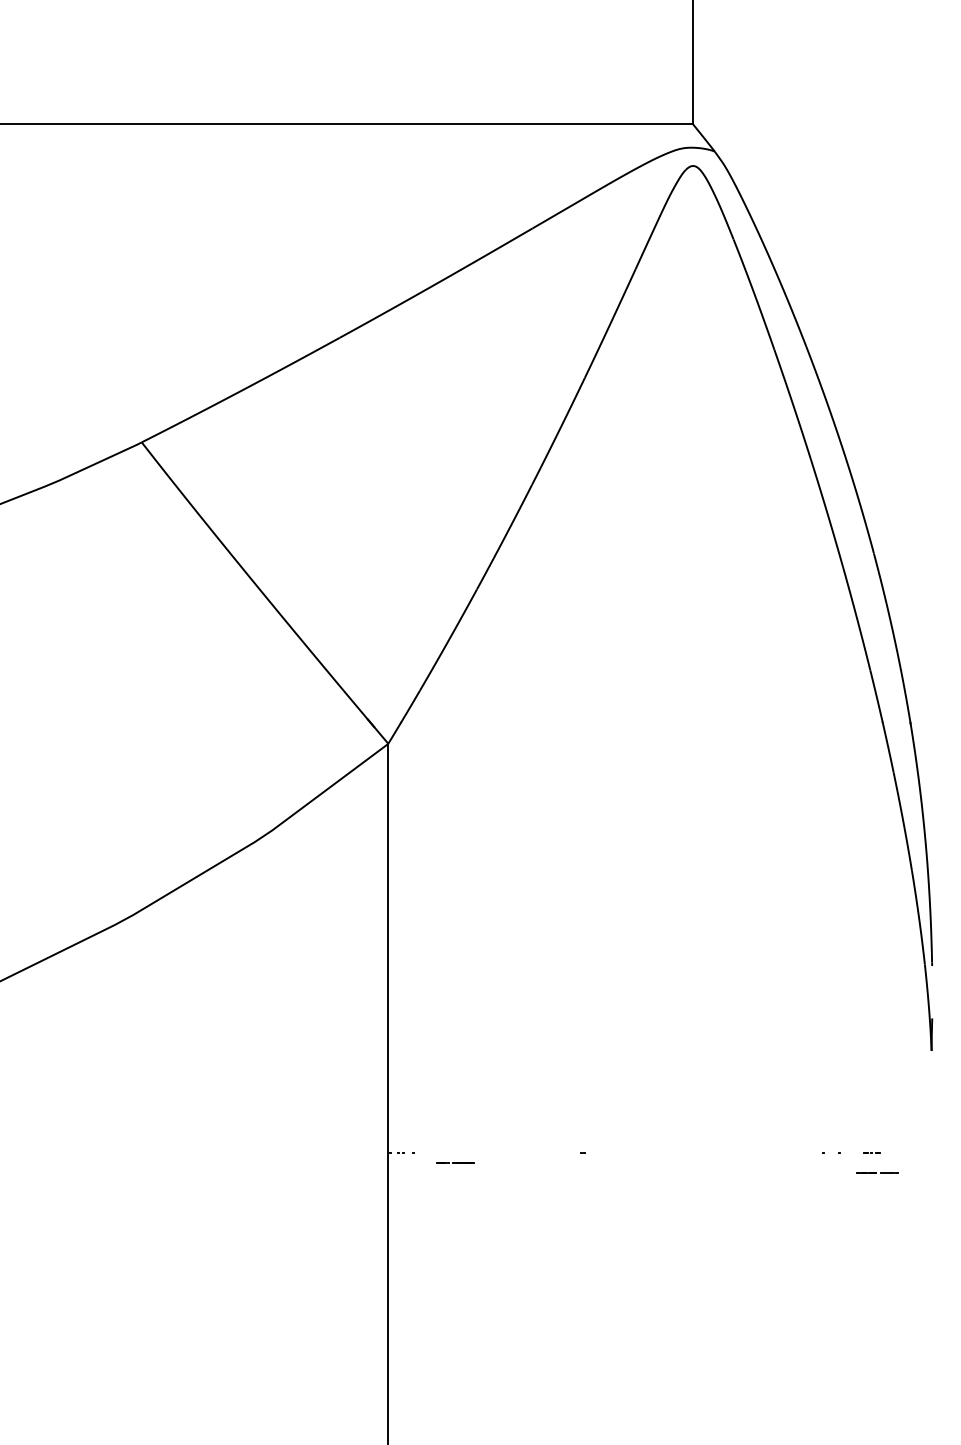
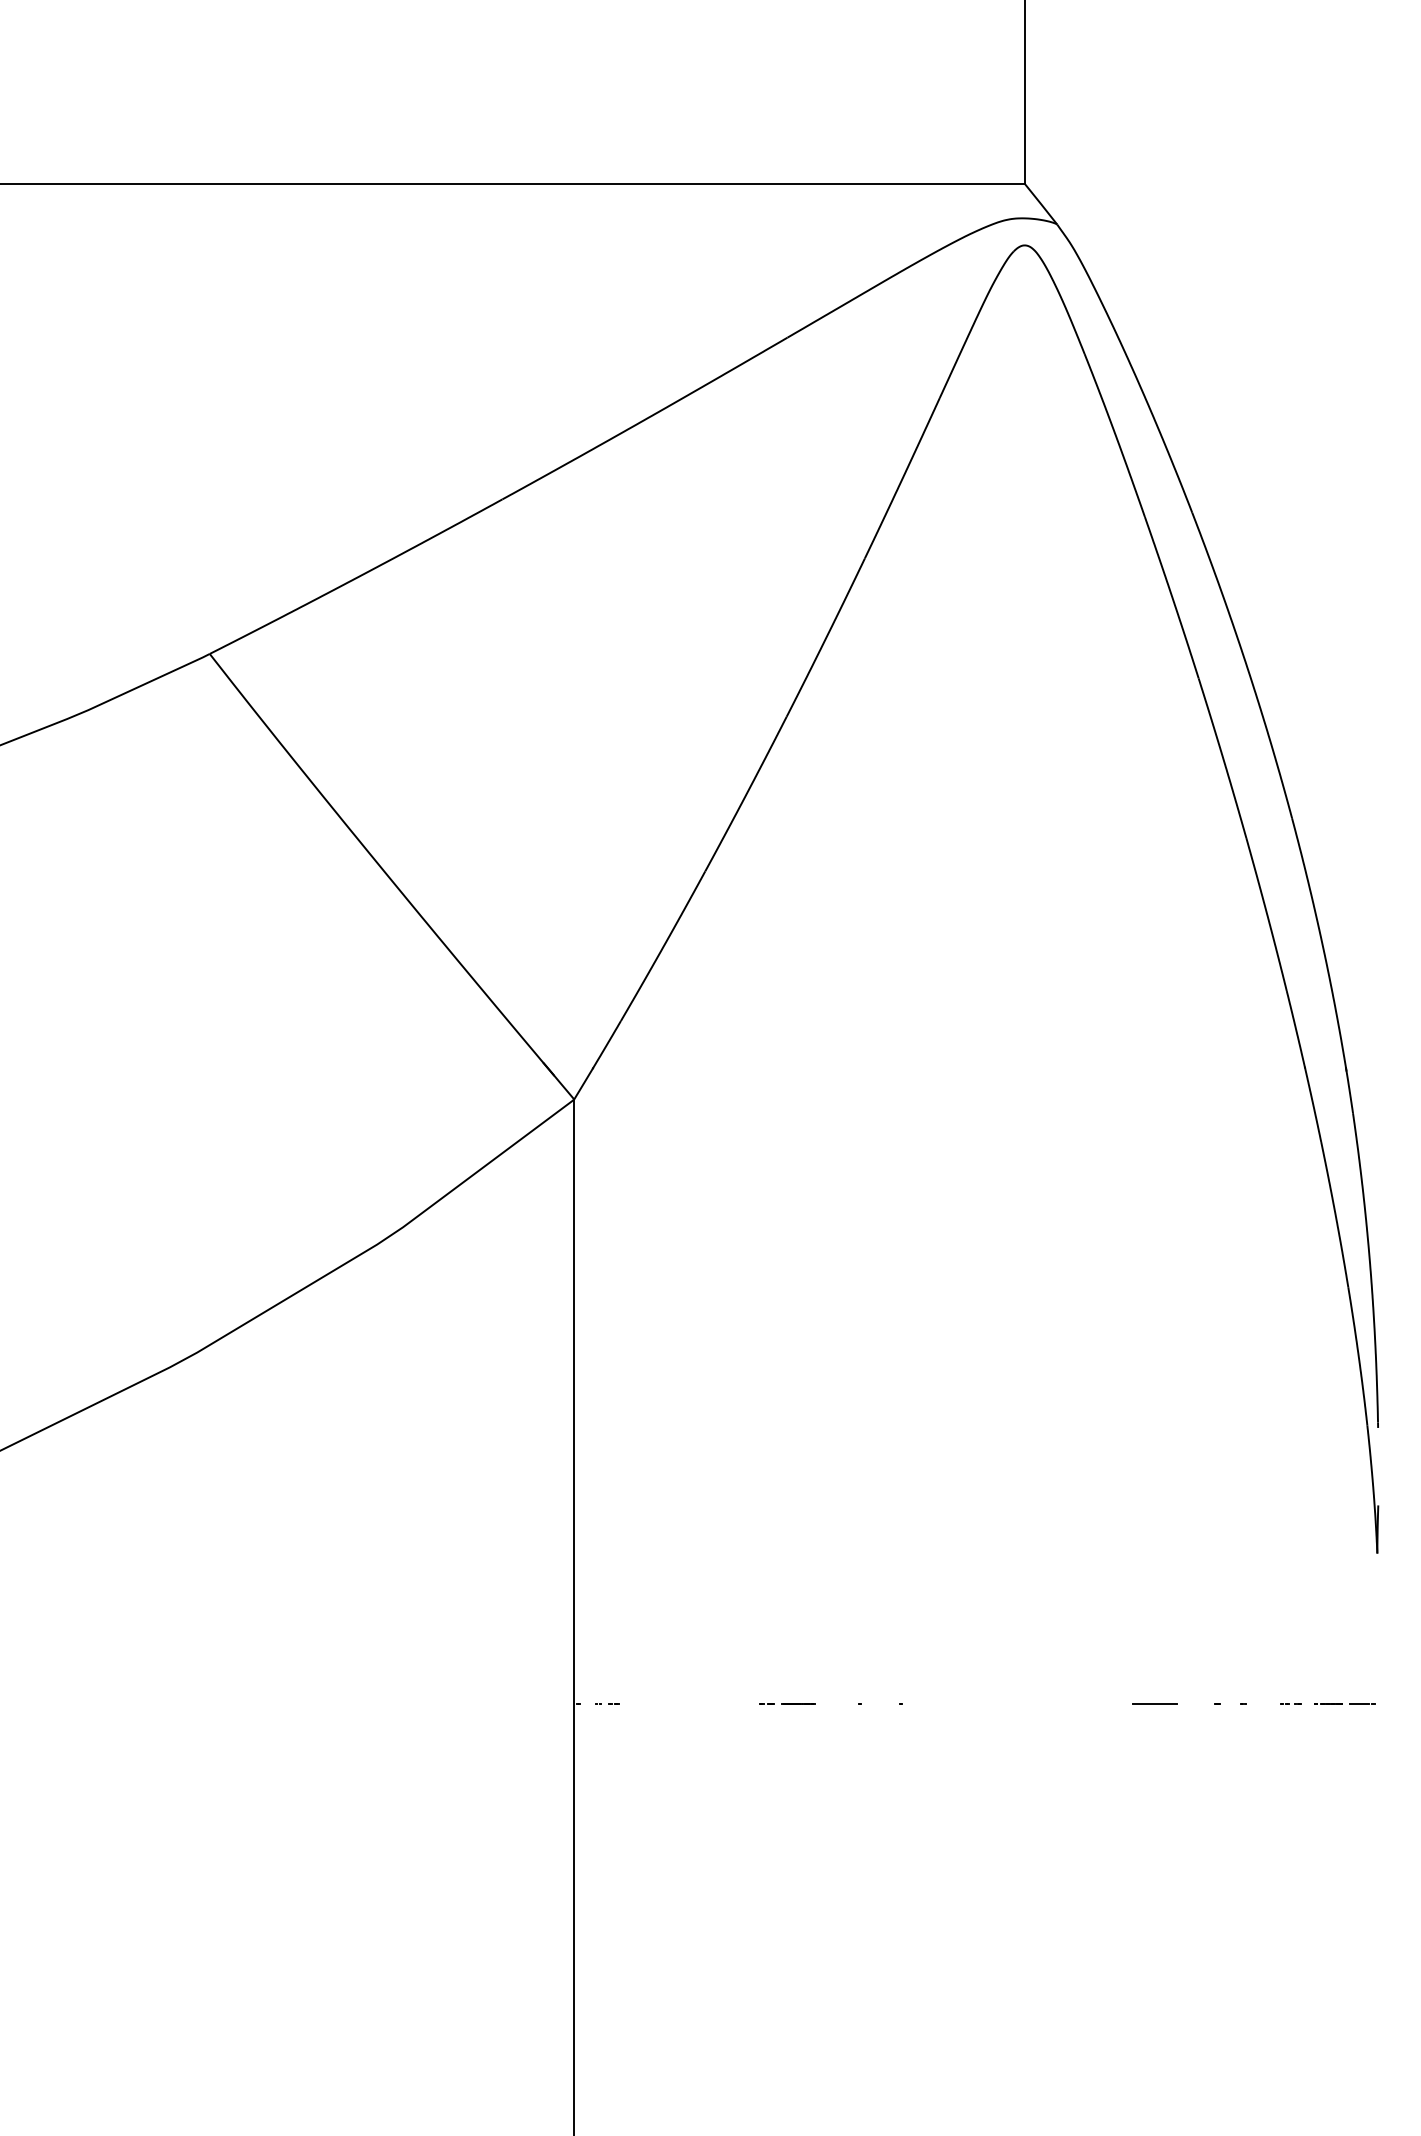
line: (780, 1152) -> (1153, 1703), added
line: (455, 1162) -> (787, 1703), moved
line: (876, 1172) -> (1343, 1703), moved

